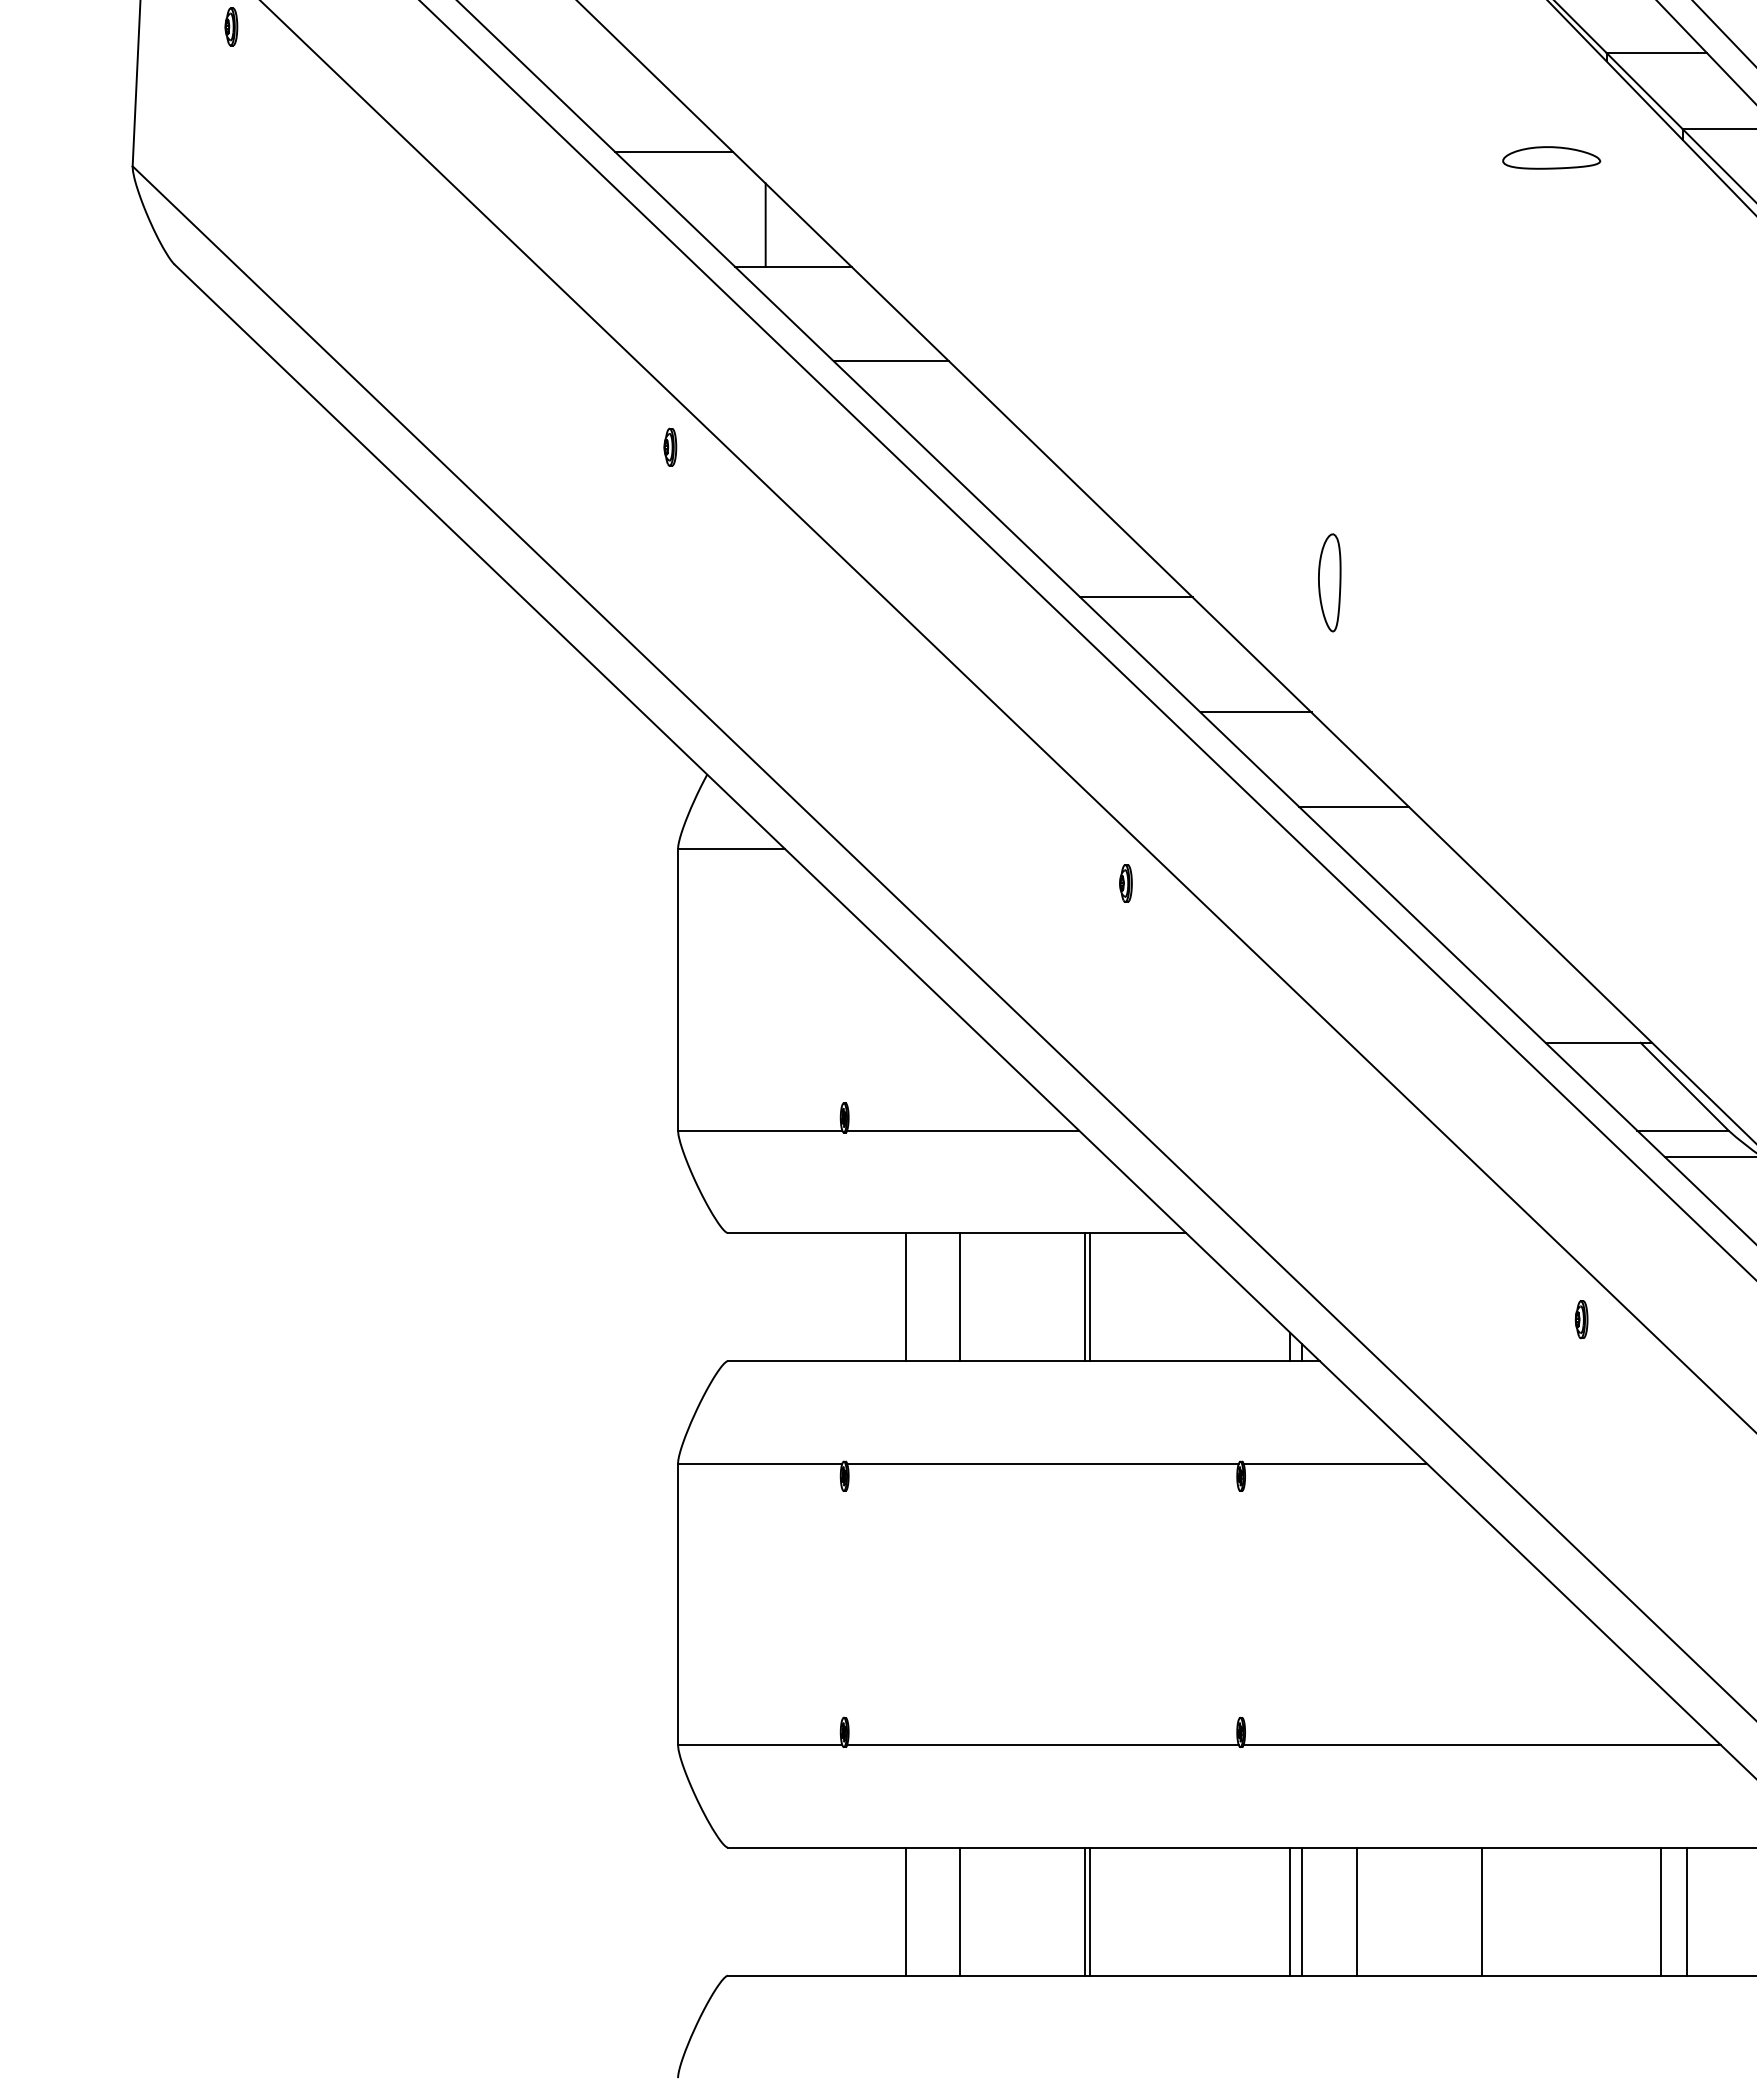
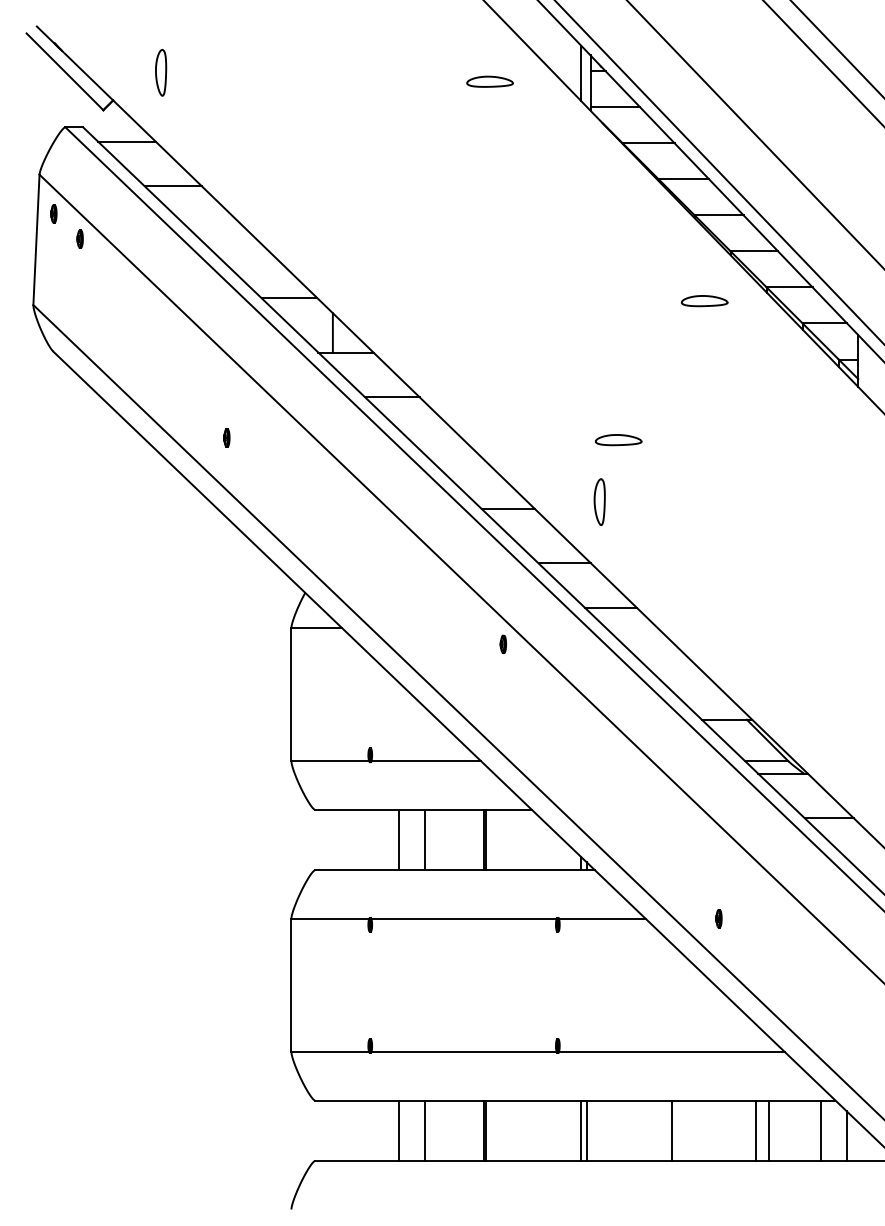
part: (669, 446) -> (226, 437), moved
part: (1369, 452) -> (618, 440), added
part: (1580, 1319) -> (718, 918), moved
line: (1356, 1911) -> (612, 1130), removed

